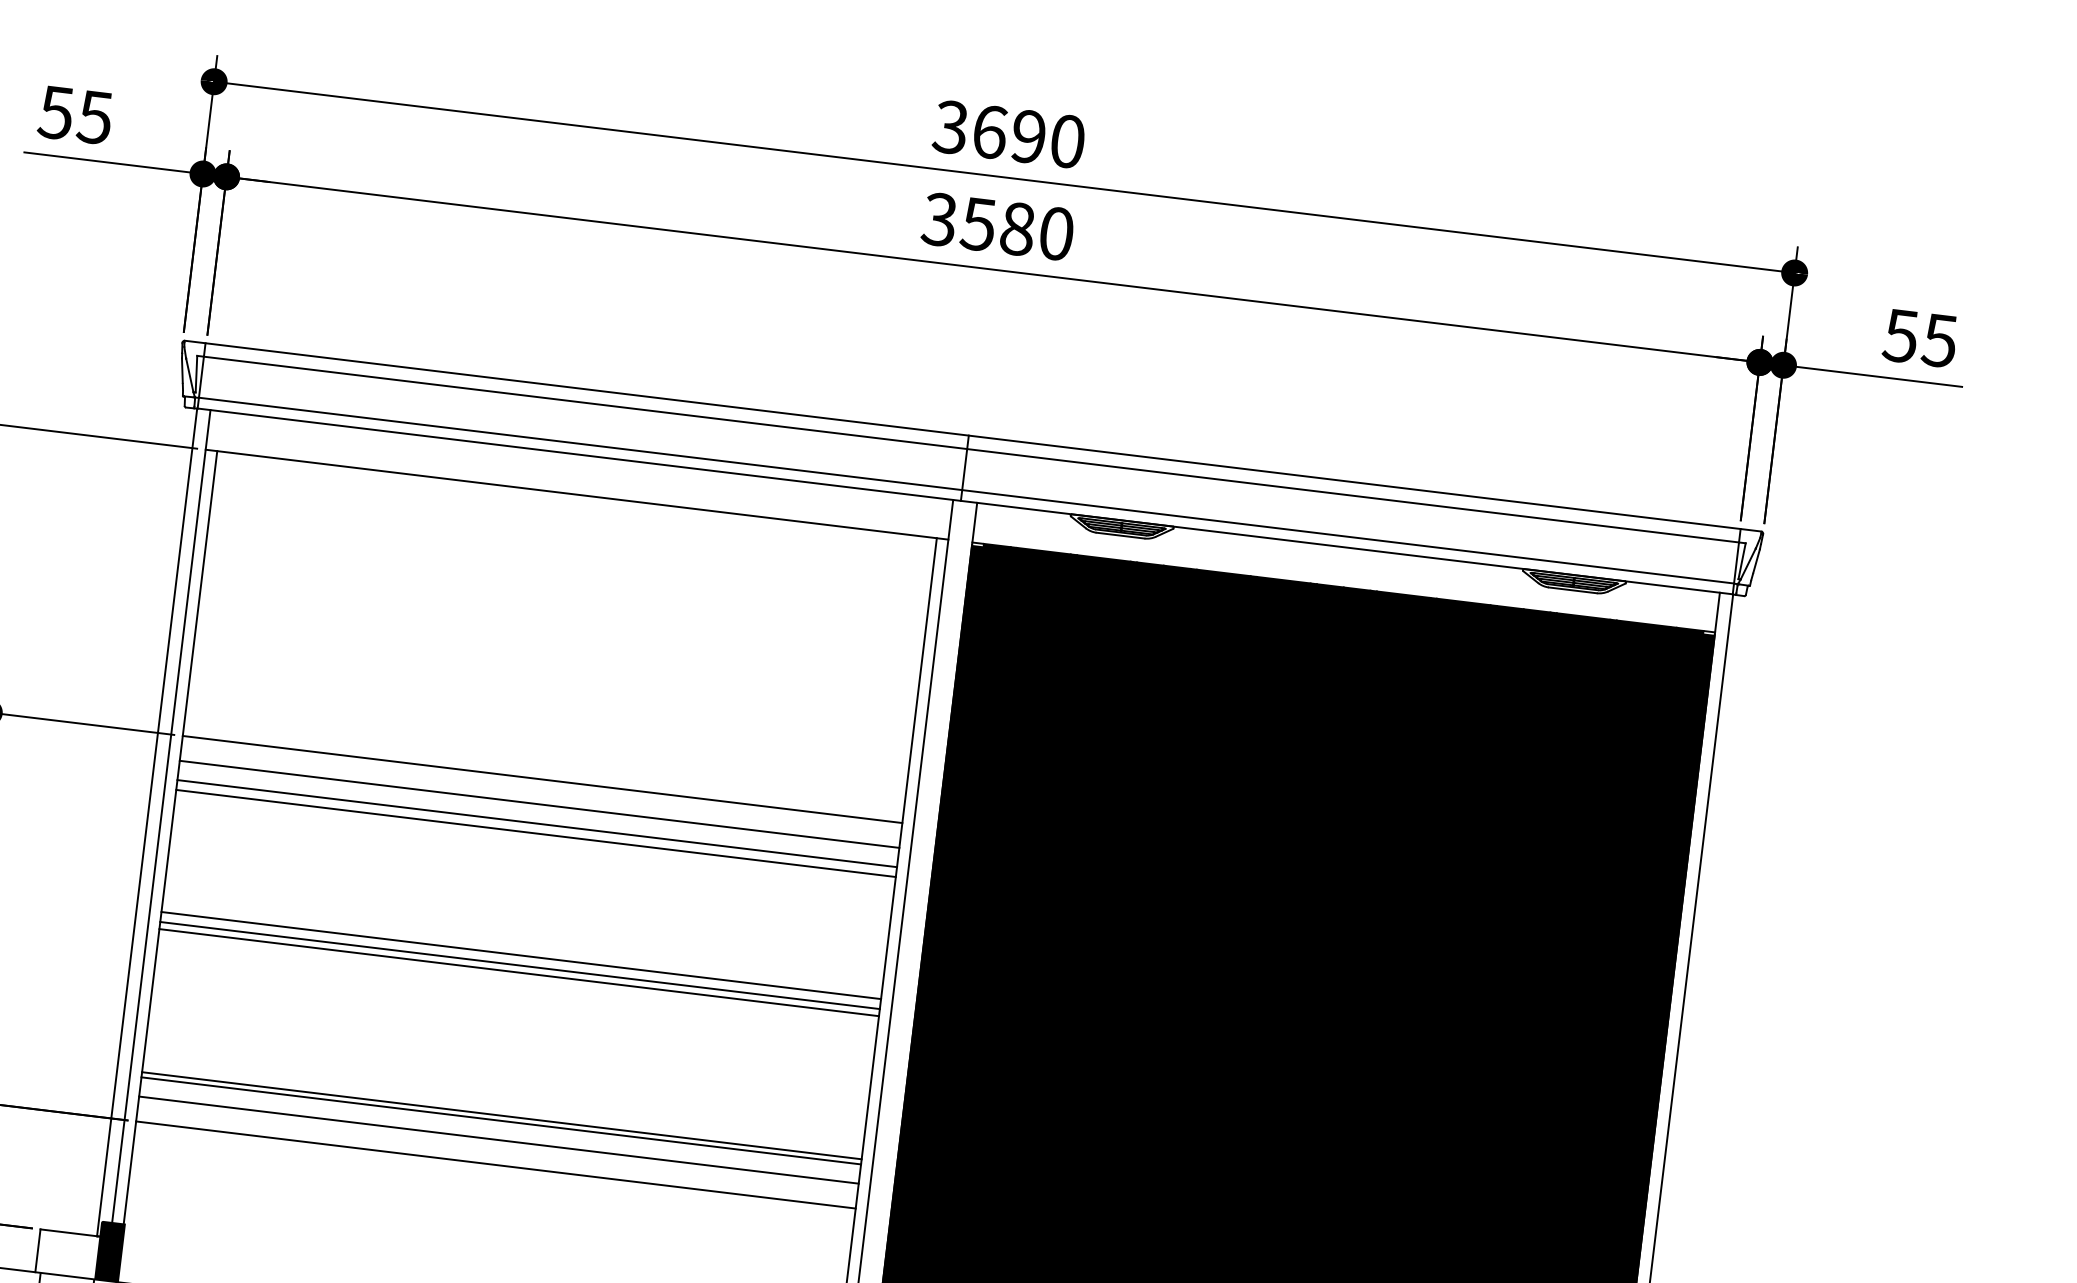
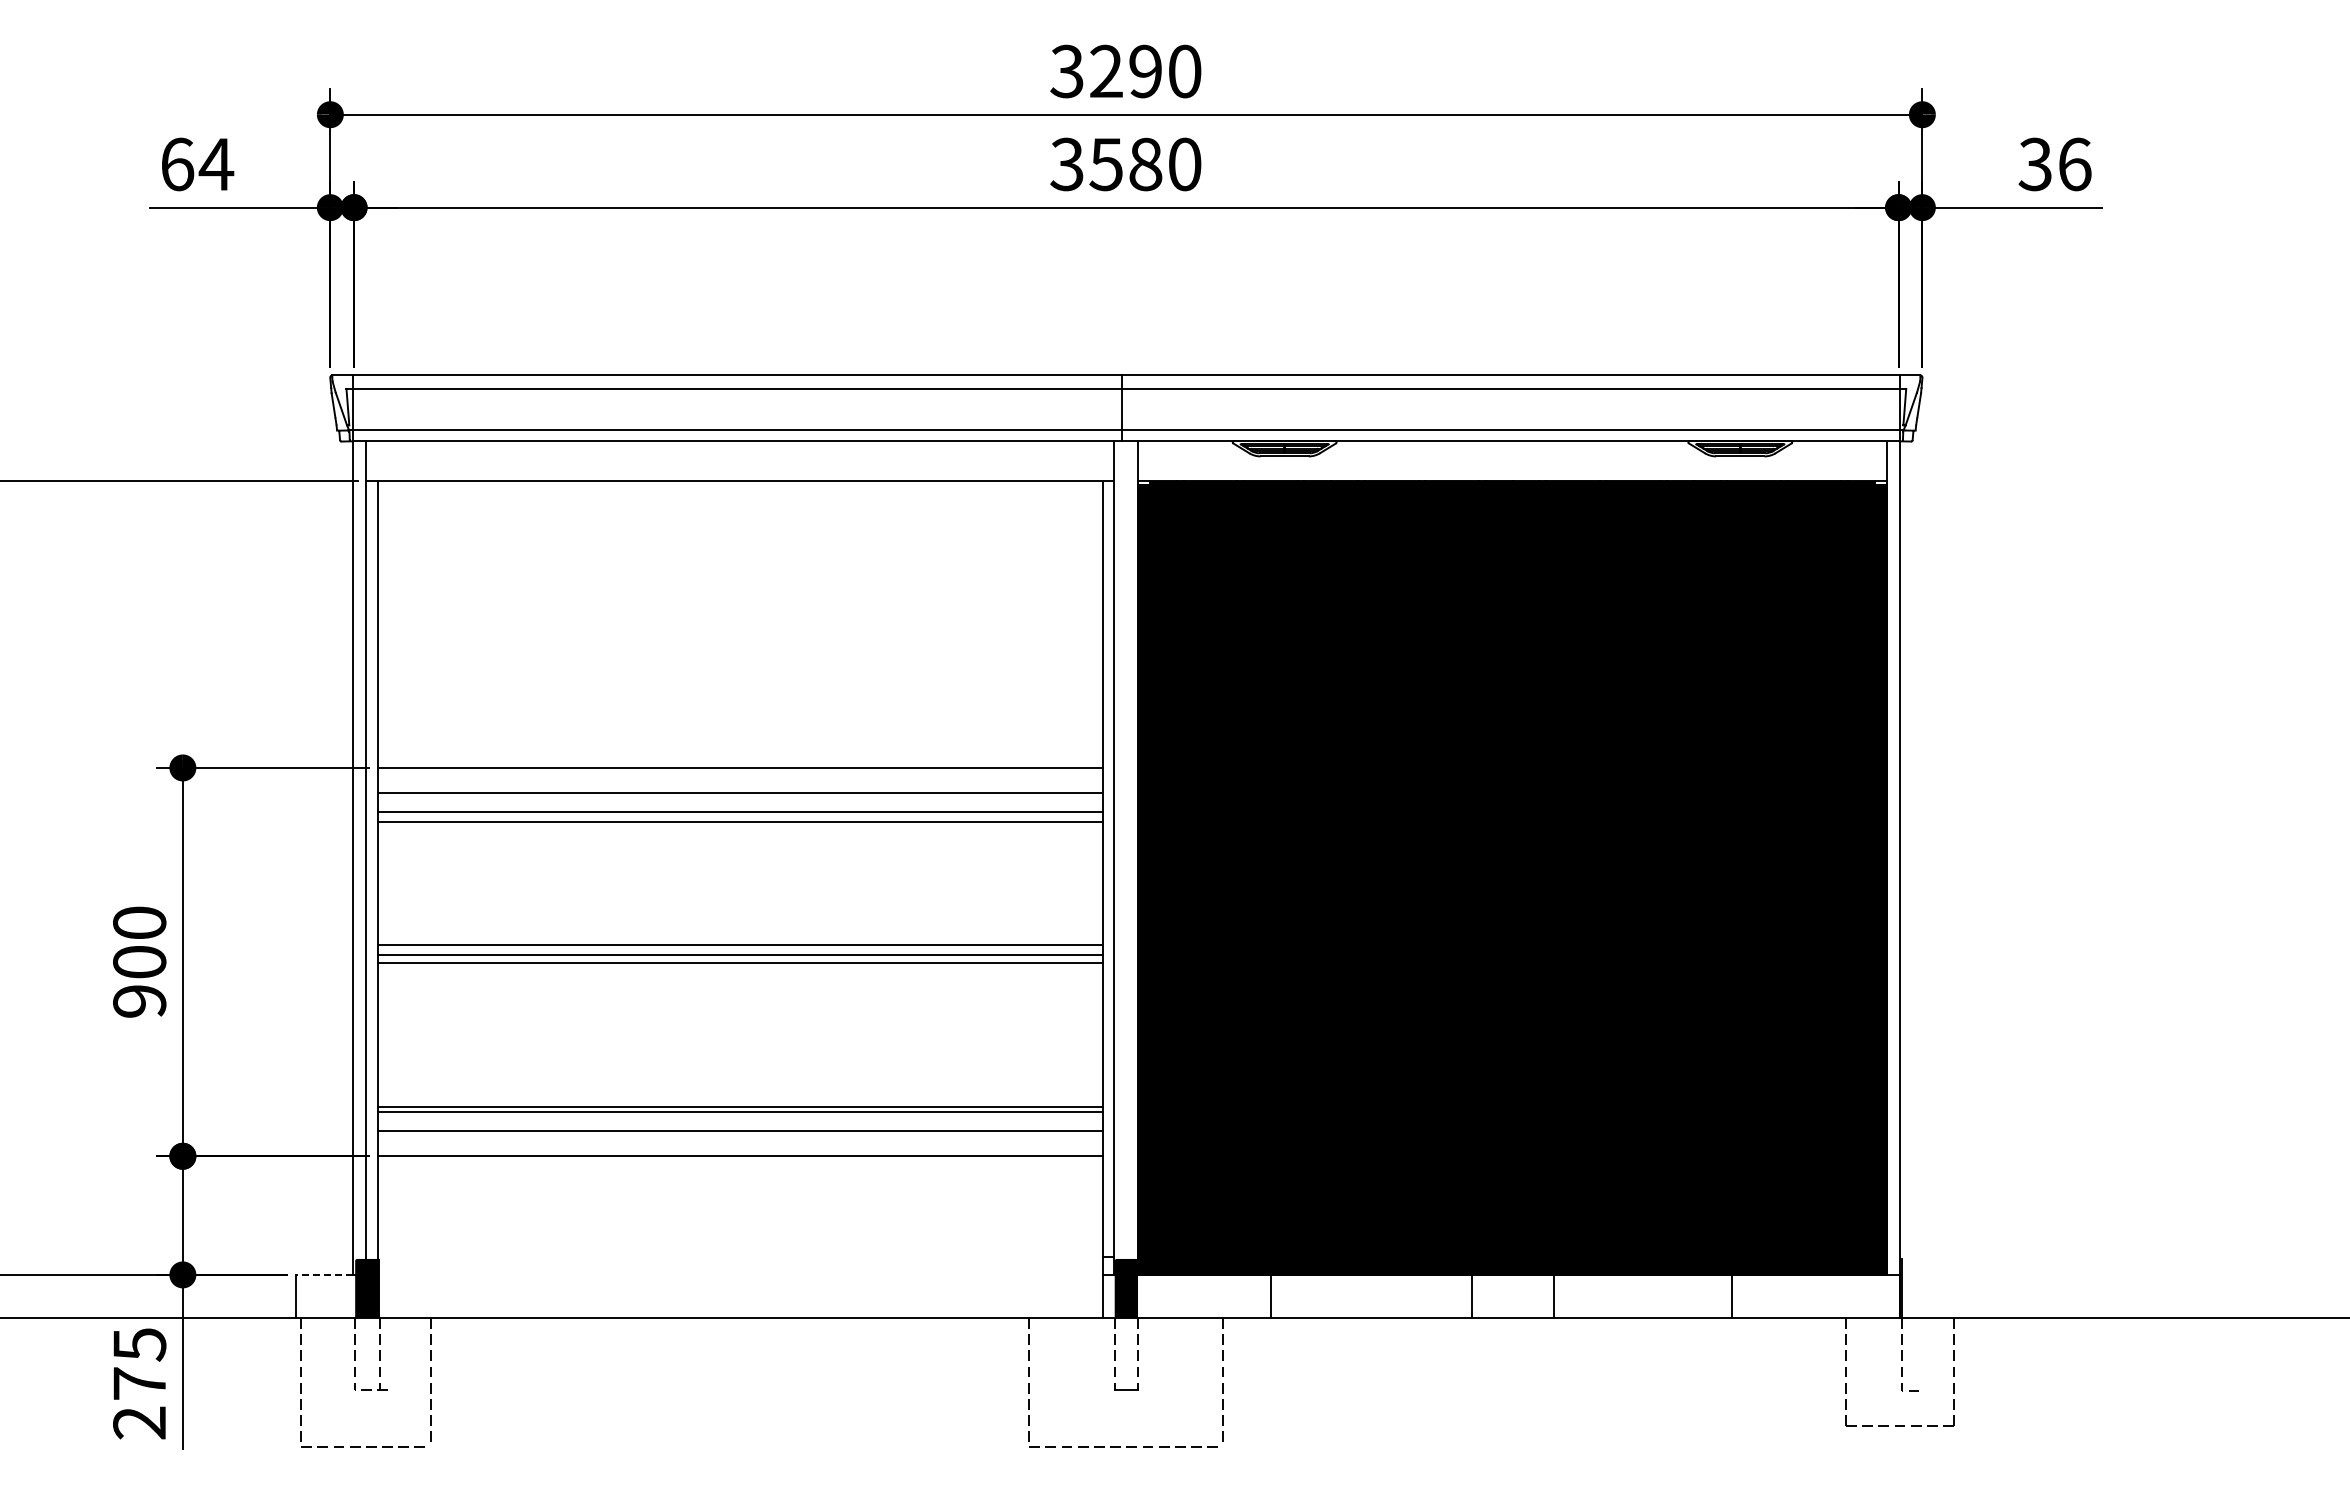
text: (76, 115) -> (197, 164), 55 -> 64
text: (989, 132) -> (1106, 71), 3690 -> 3290
text: (1919, 338) -> (2054, 164), 55 -> 36
line: (68, 1232) -> (323, 1274), solid -> dashed

